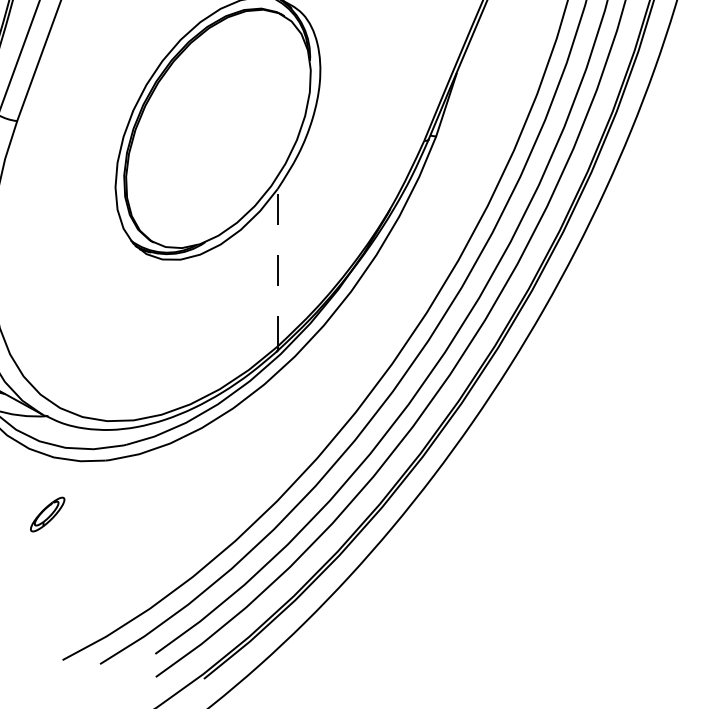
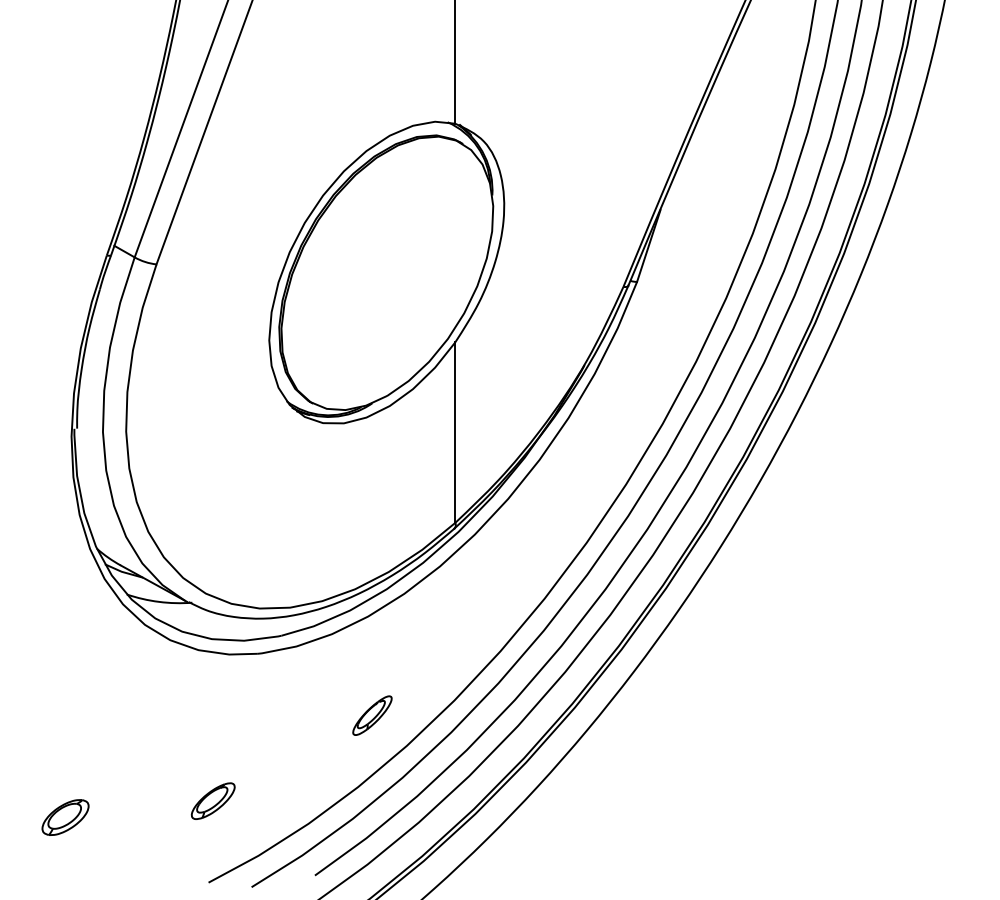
line: (277, 267) -> (455, 432), dashed -> solid
part: (47, 514) -> (372, 715), moved
part: (66, 588) -> (212, 800), added

